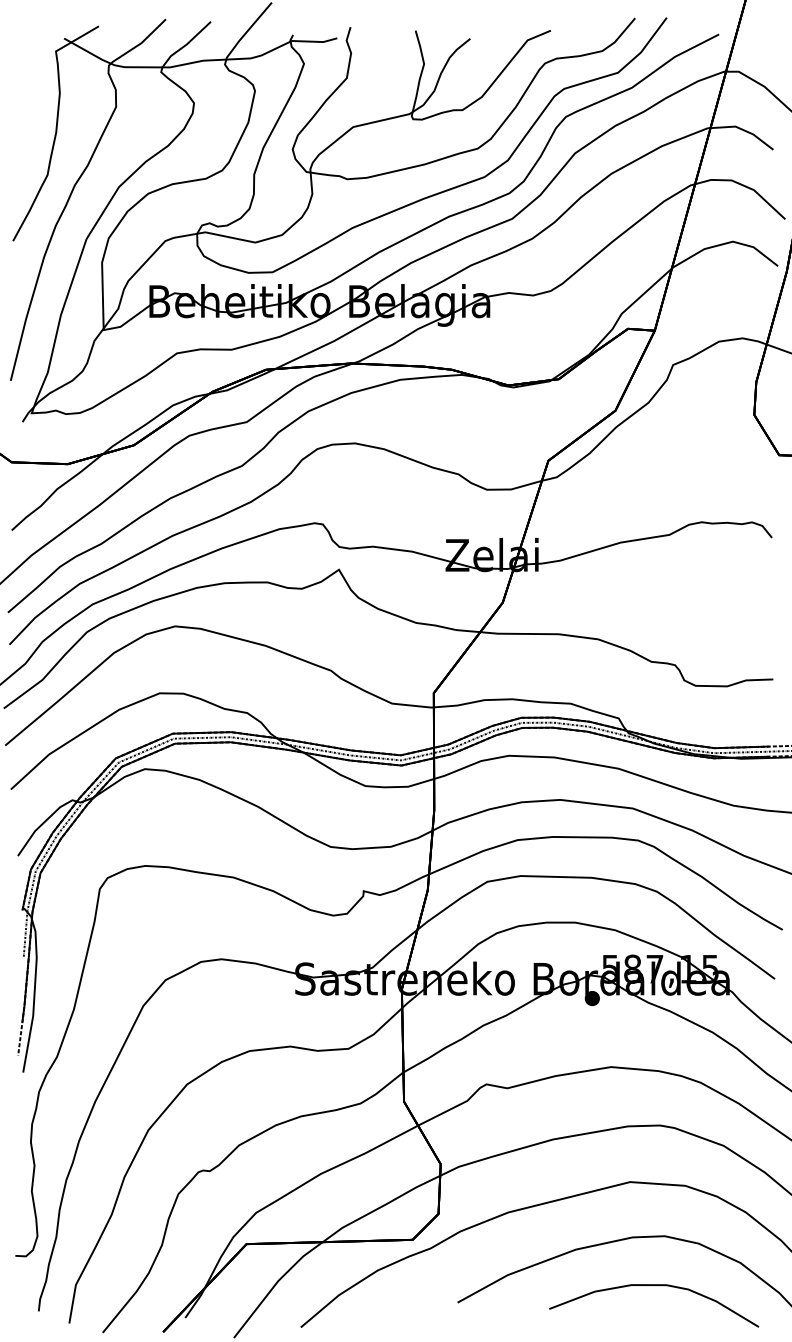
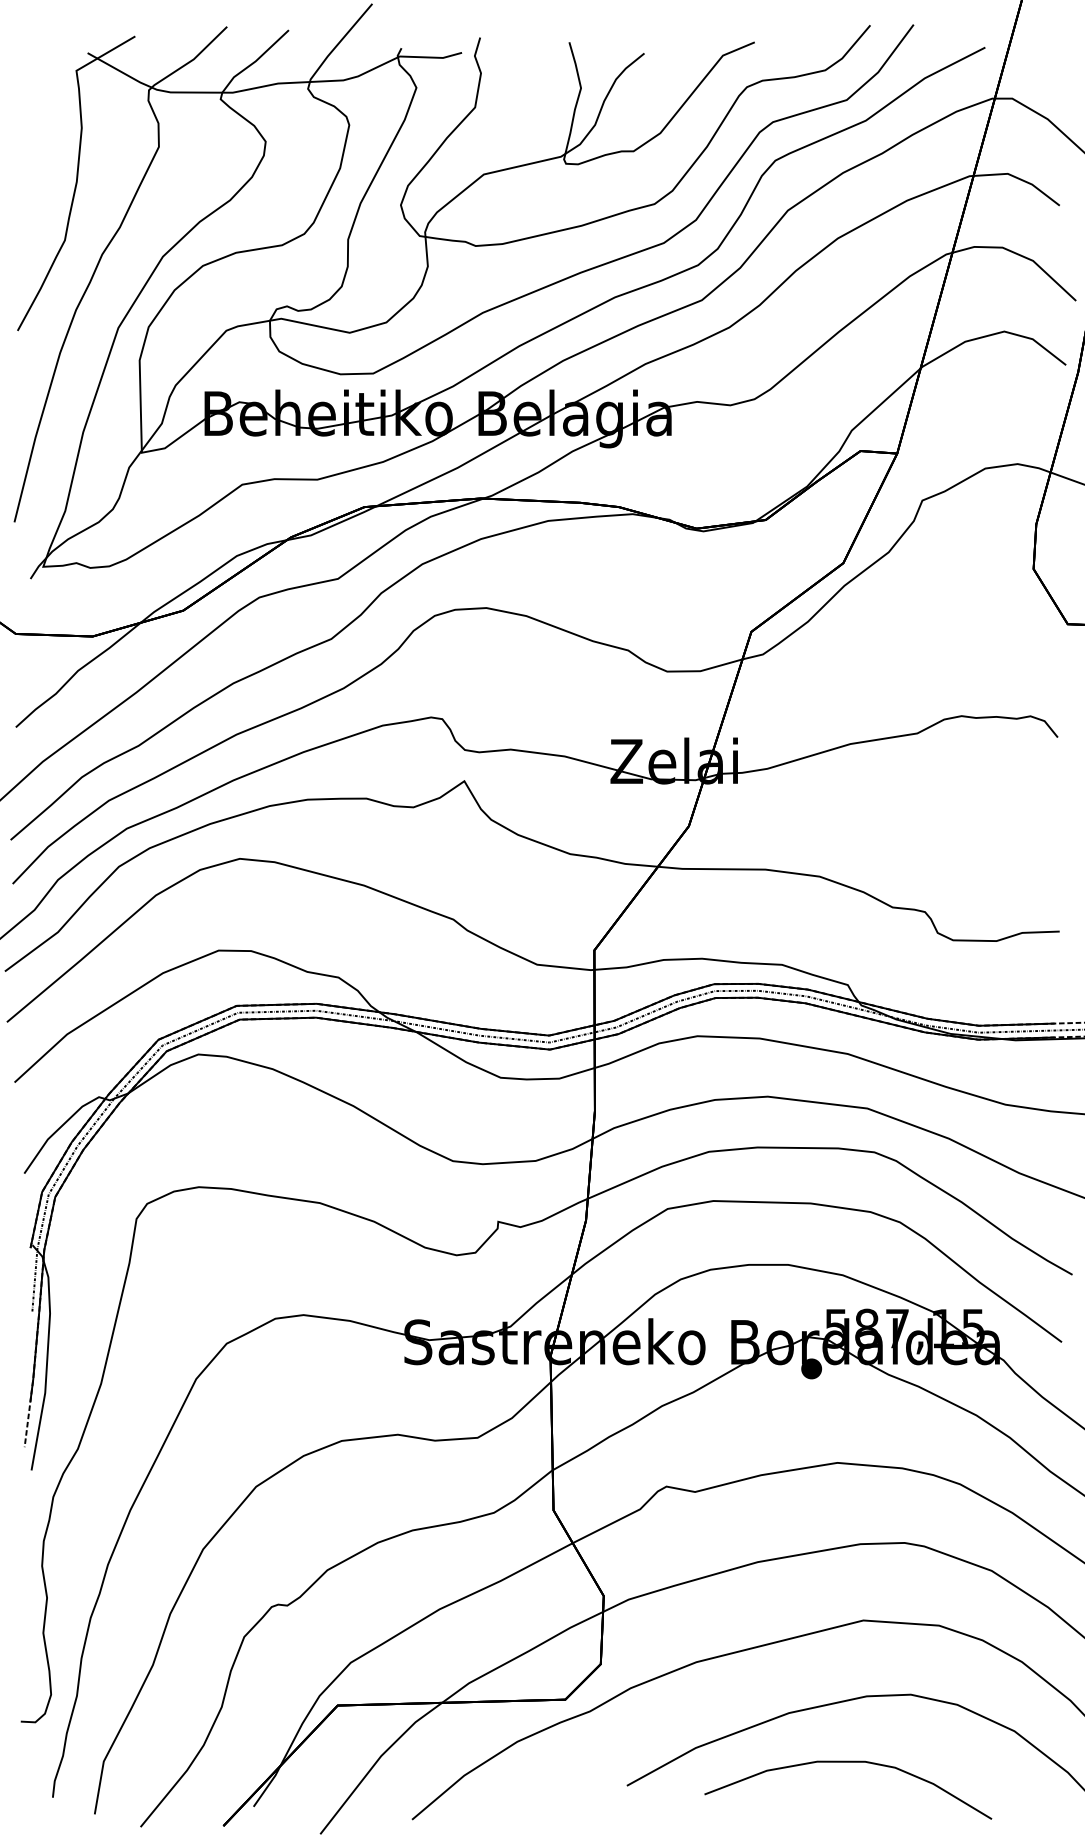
part: (654, 1285) -> (848, 1762), moved

